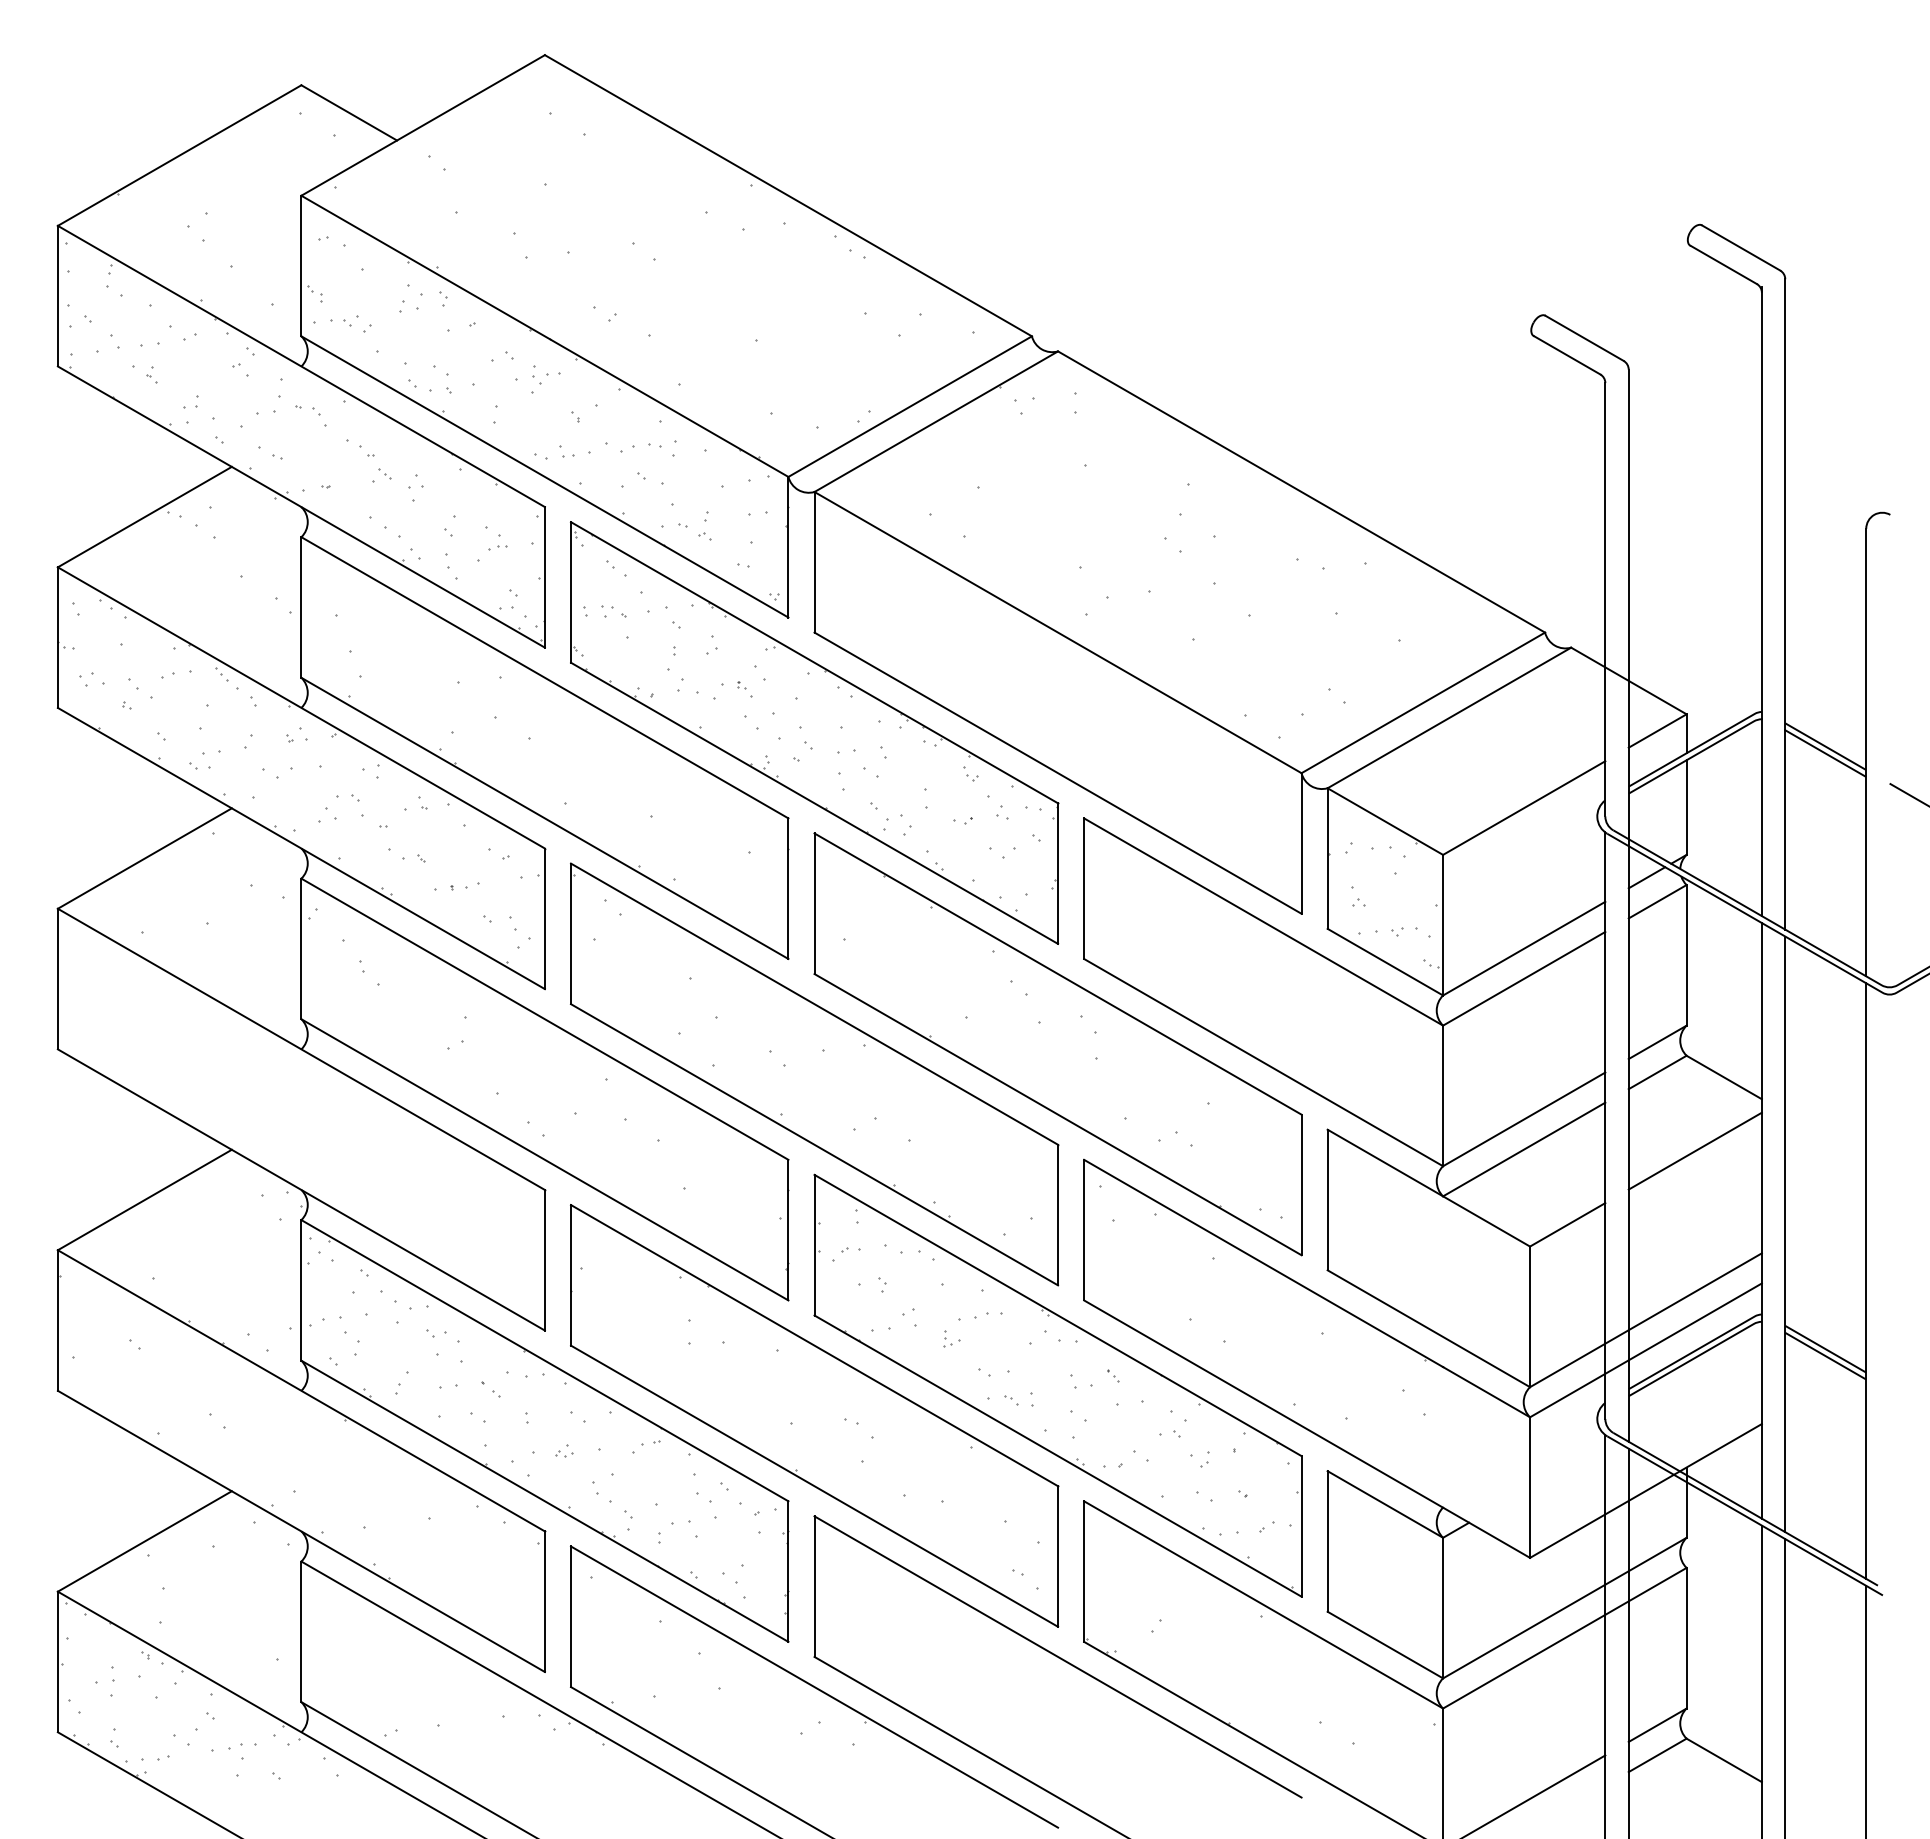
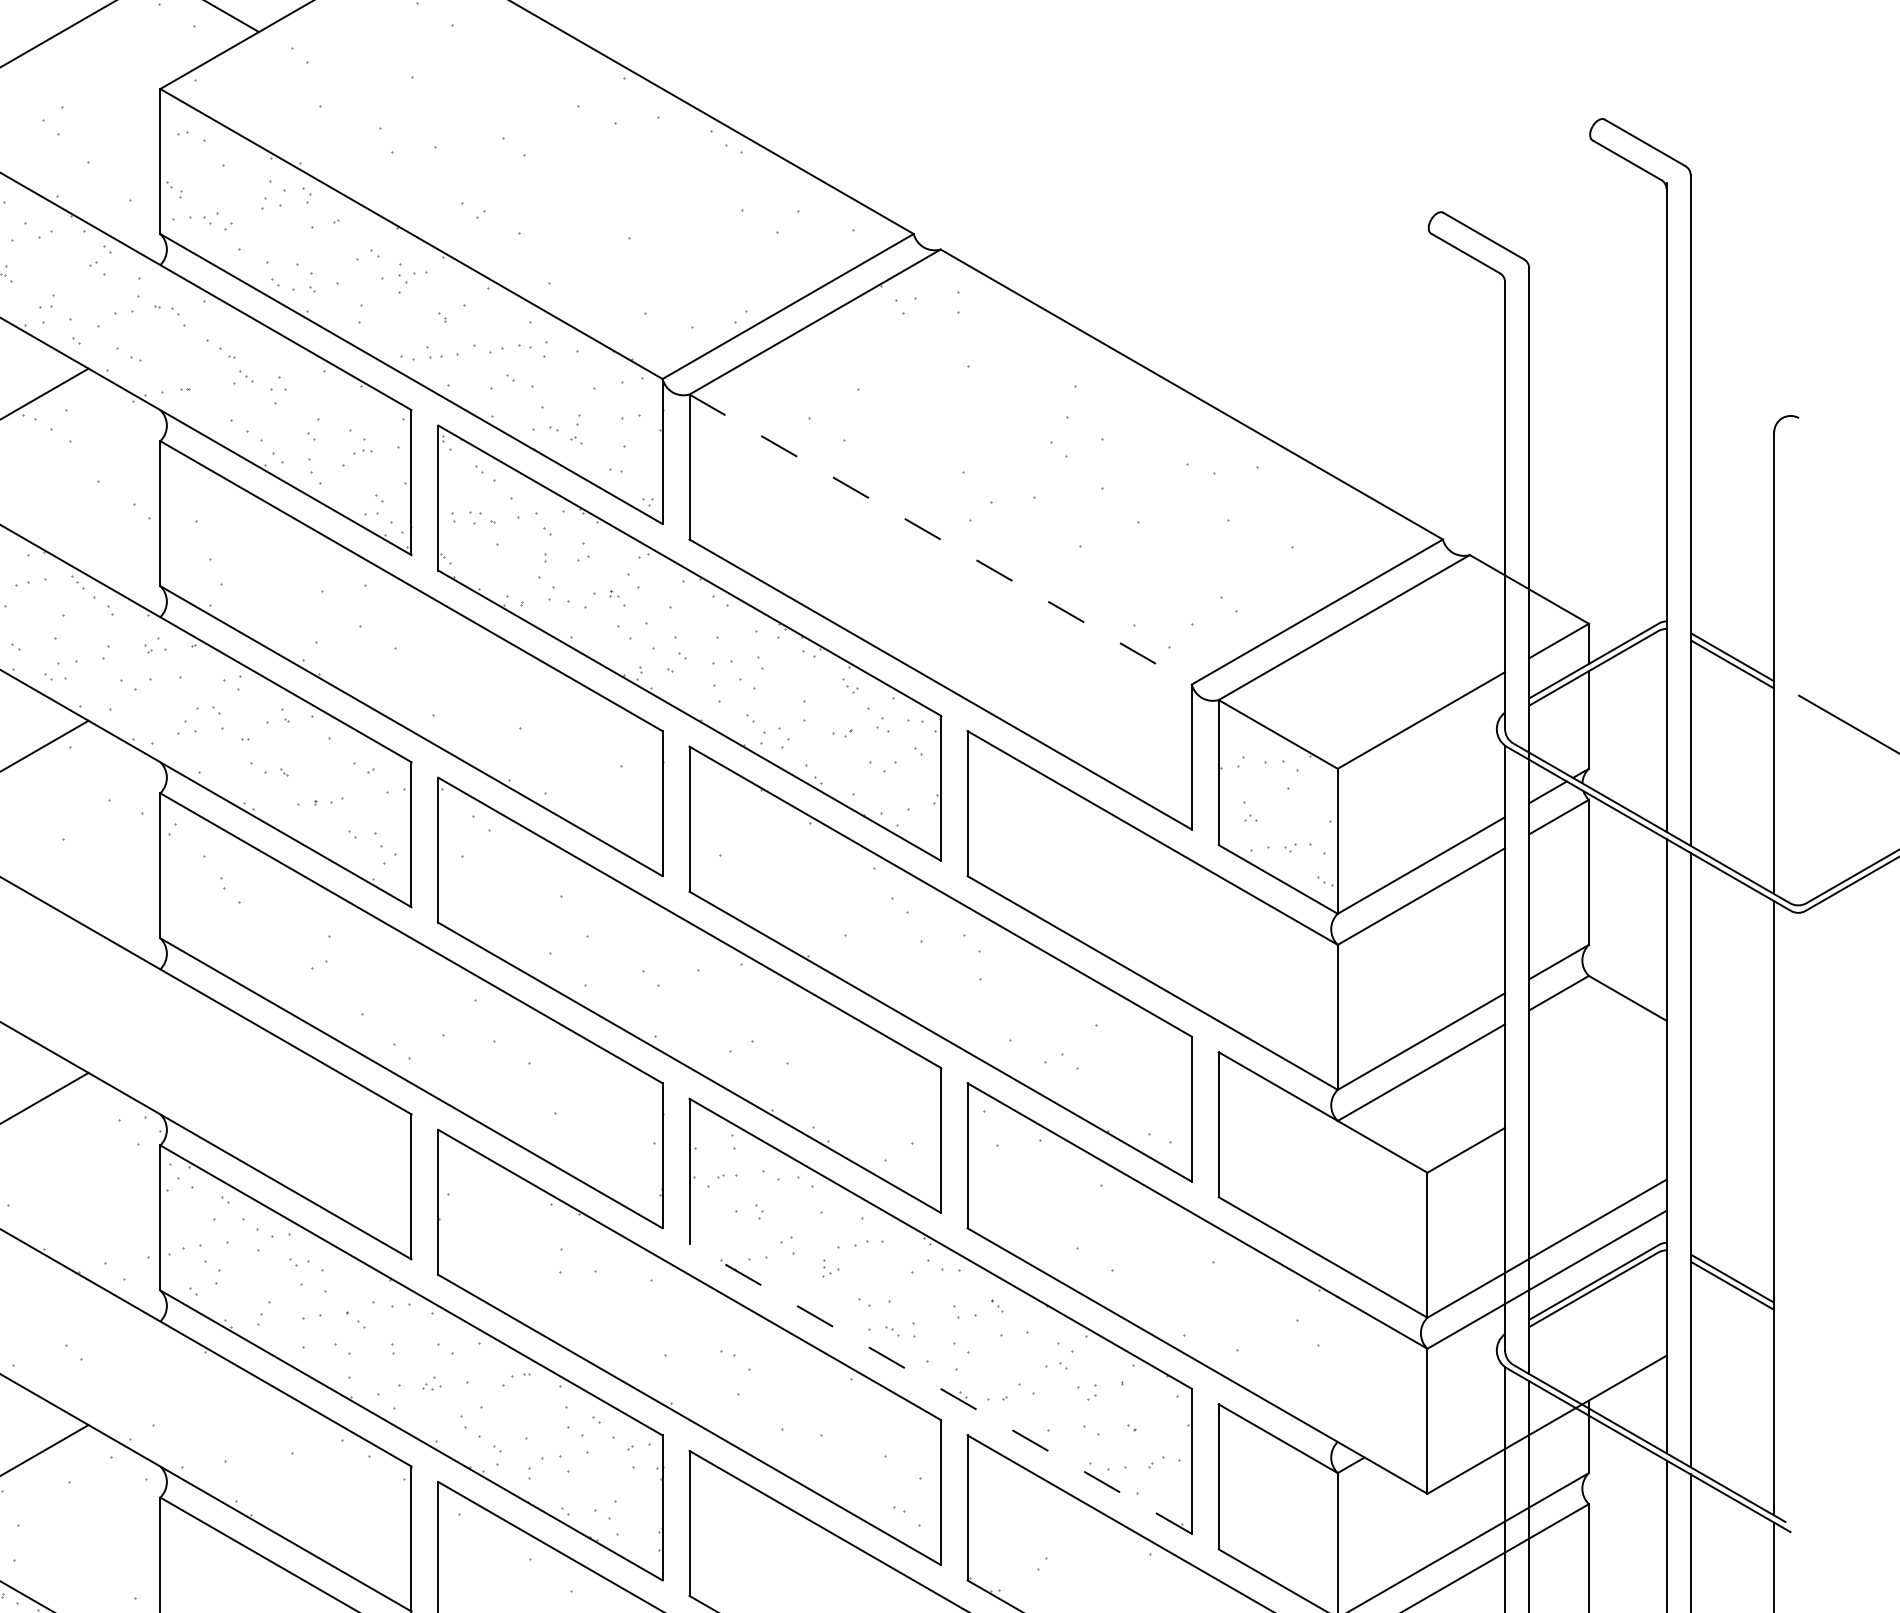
line: (1058, 632) -> (941, 539), solid -> dashed
line: (1694, 1150) -> (1597, 1073), removed
line: (1057, 1455) -> (940, 1388), solid -> dashed

